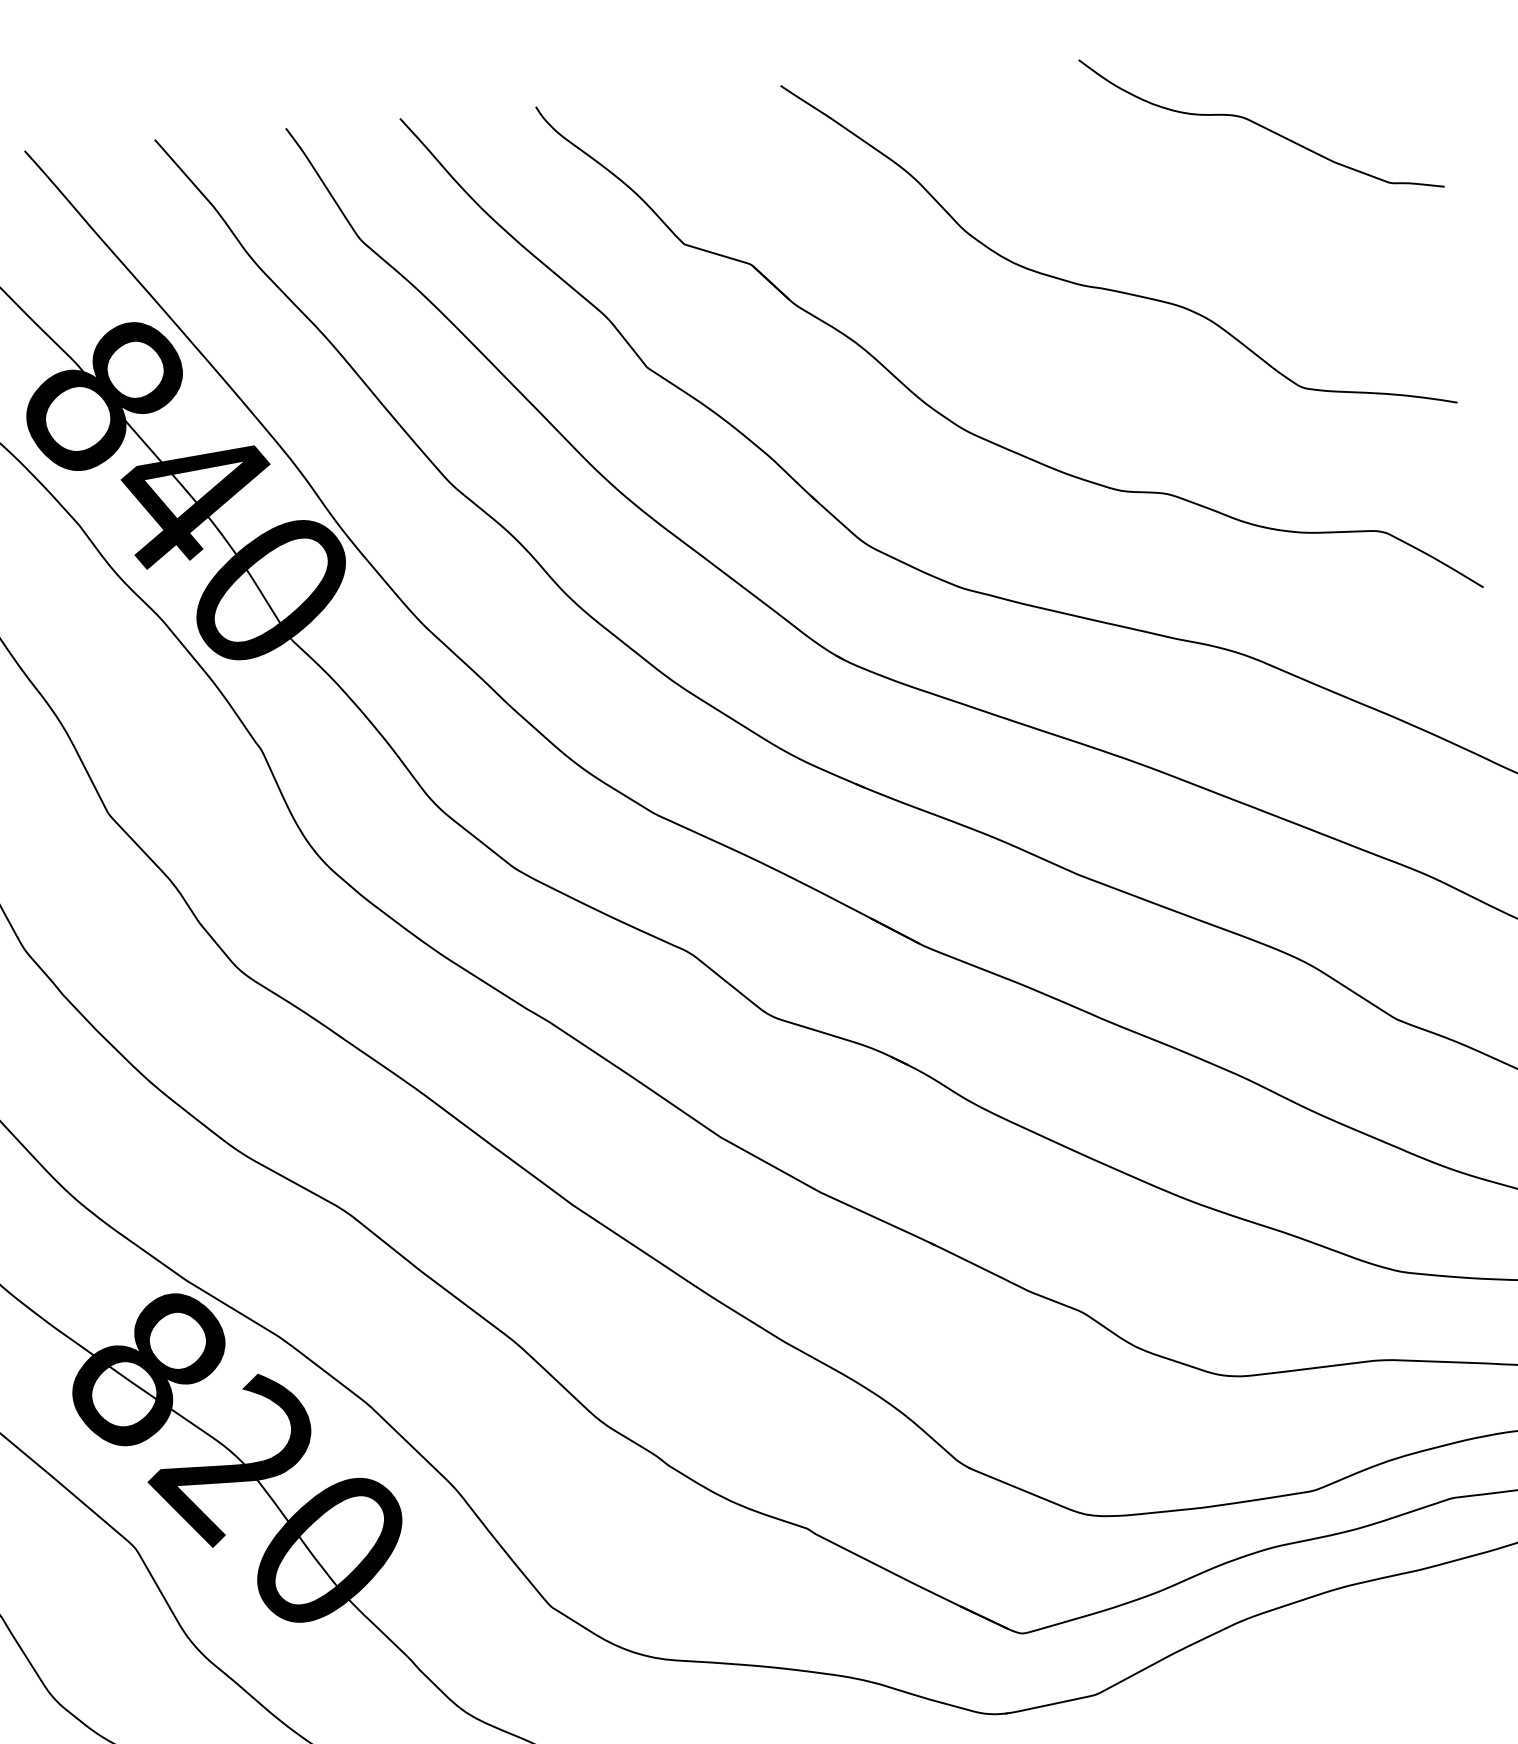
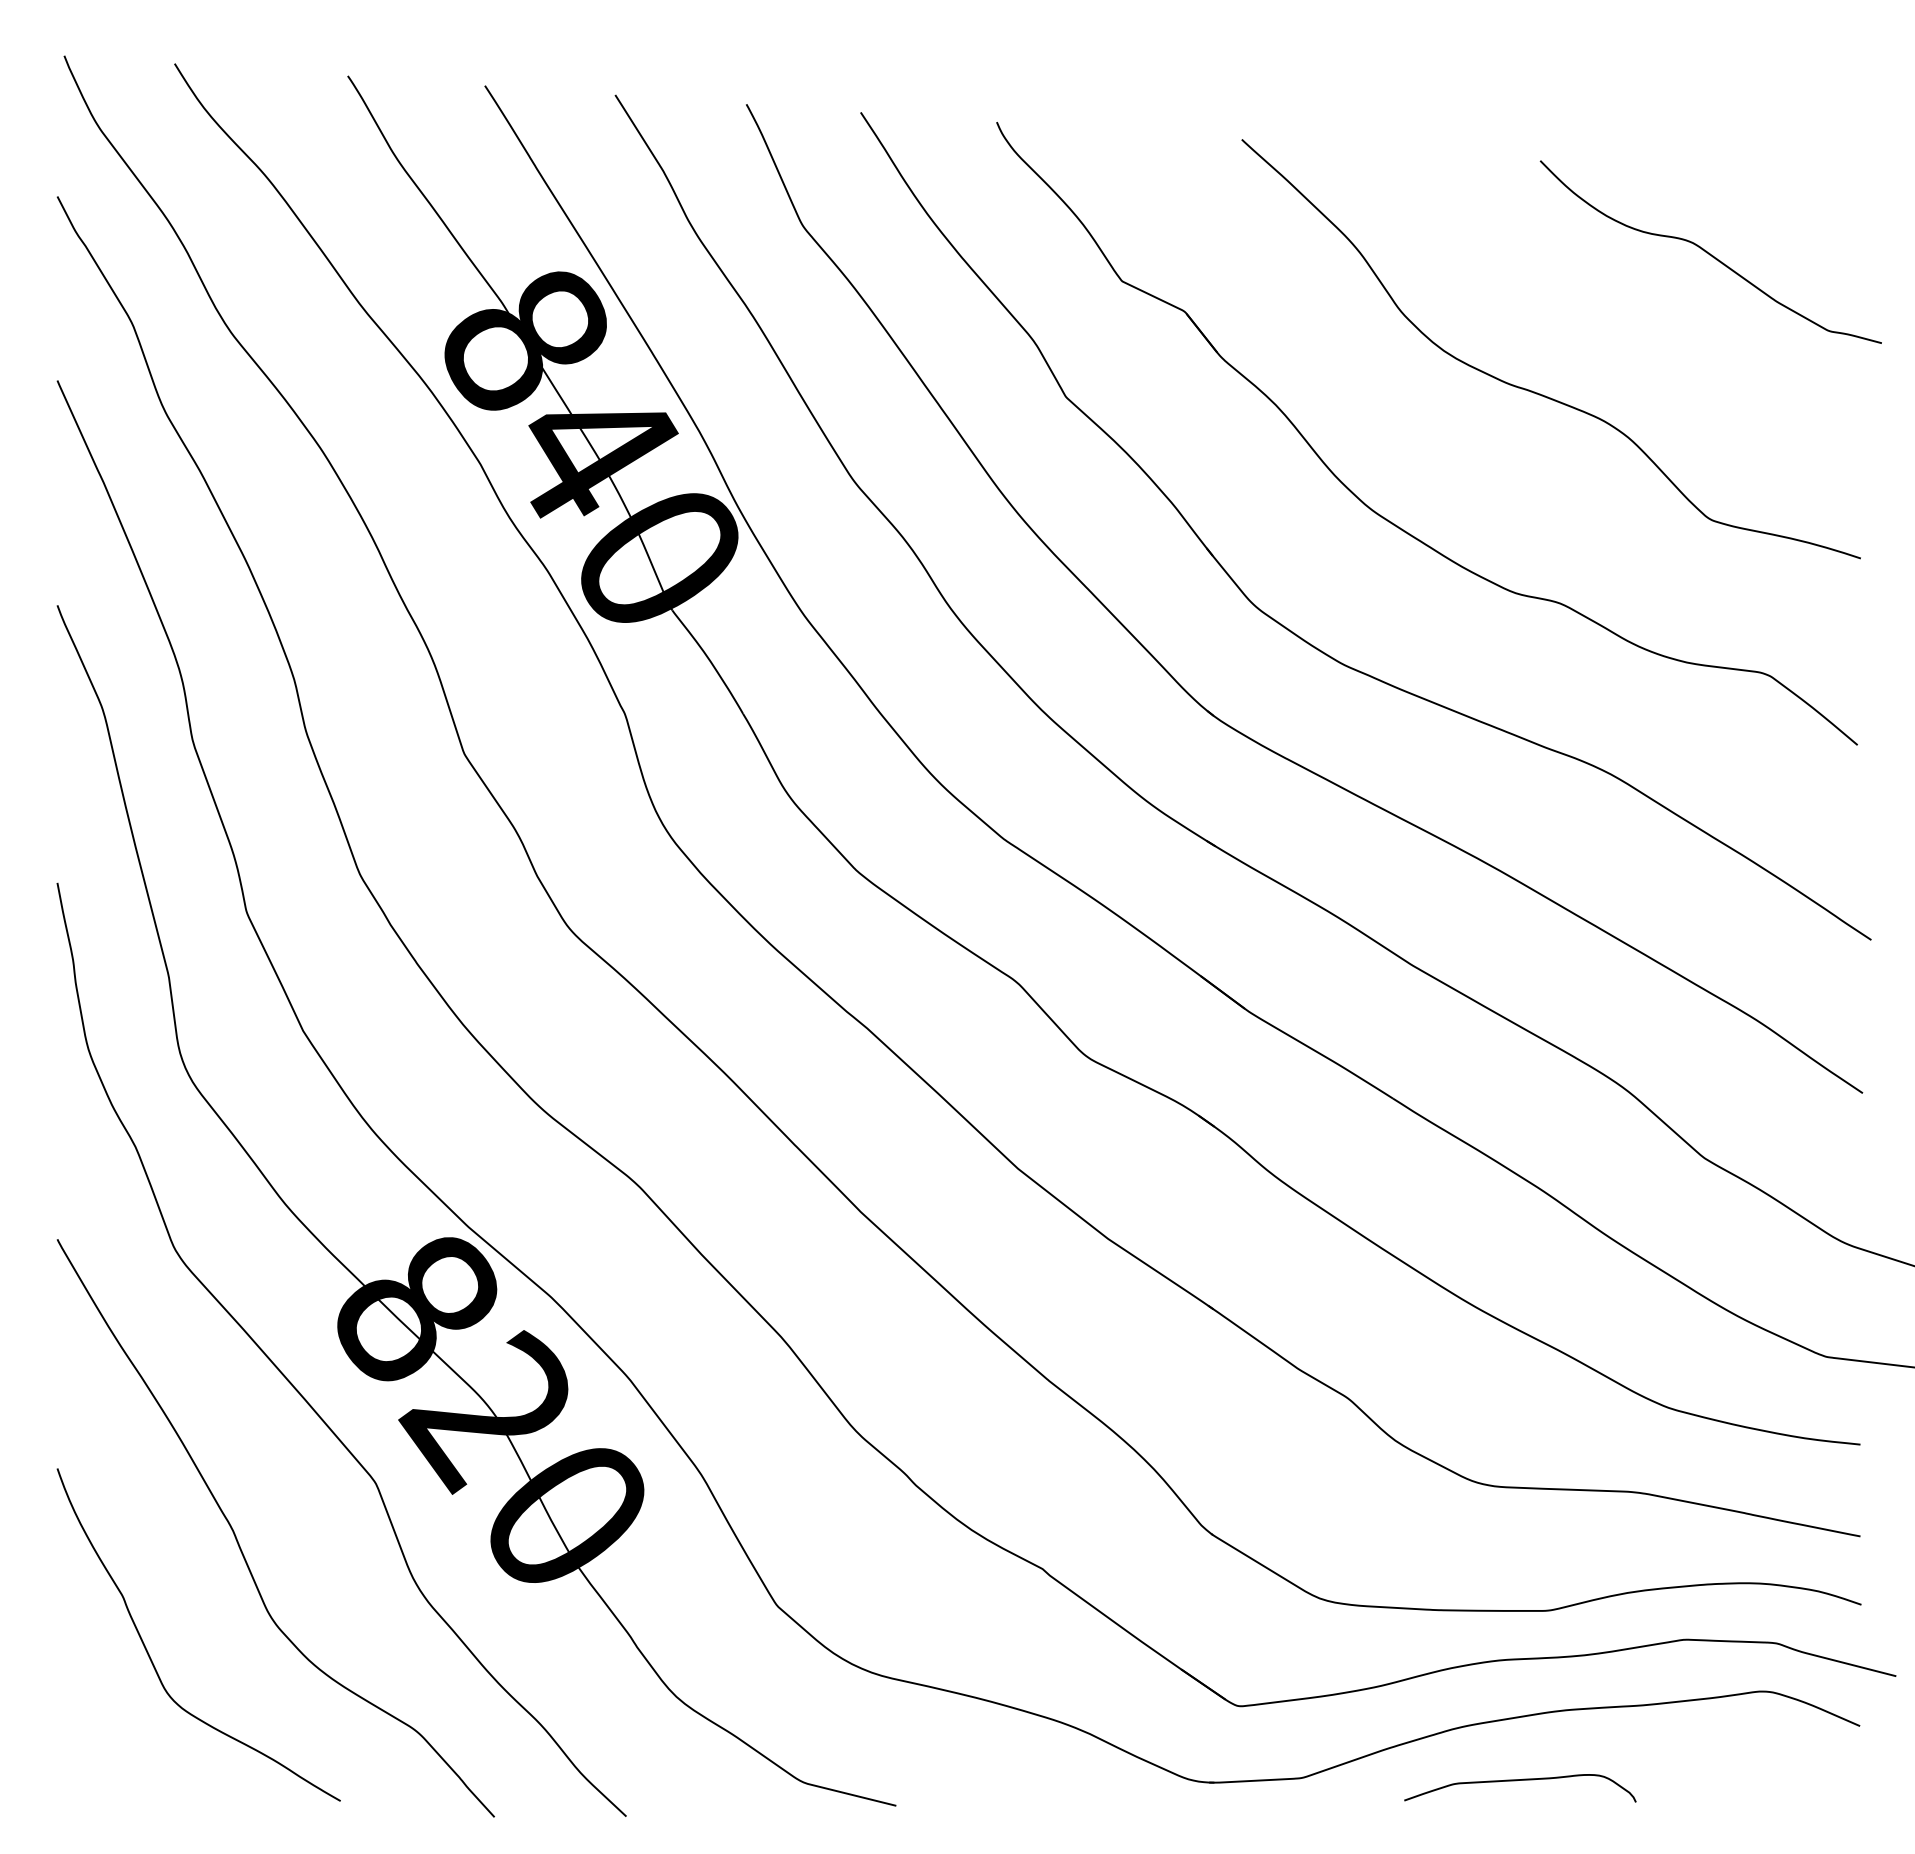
curve: (1312, 1662) -> (1520, 1780), added

